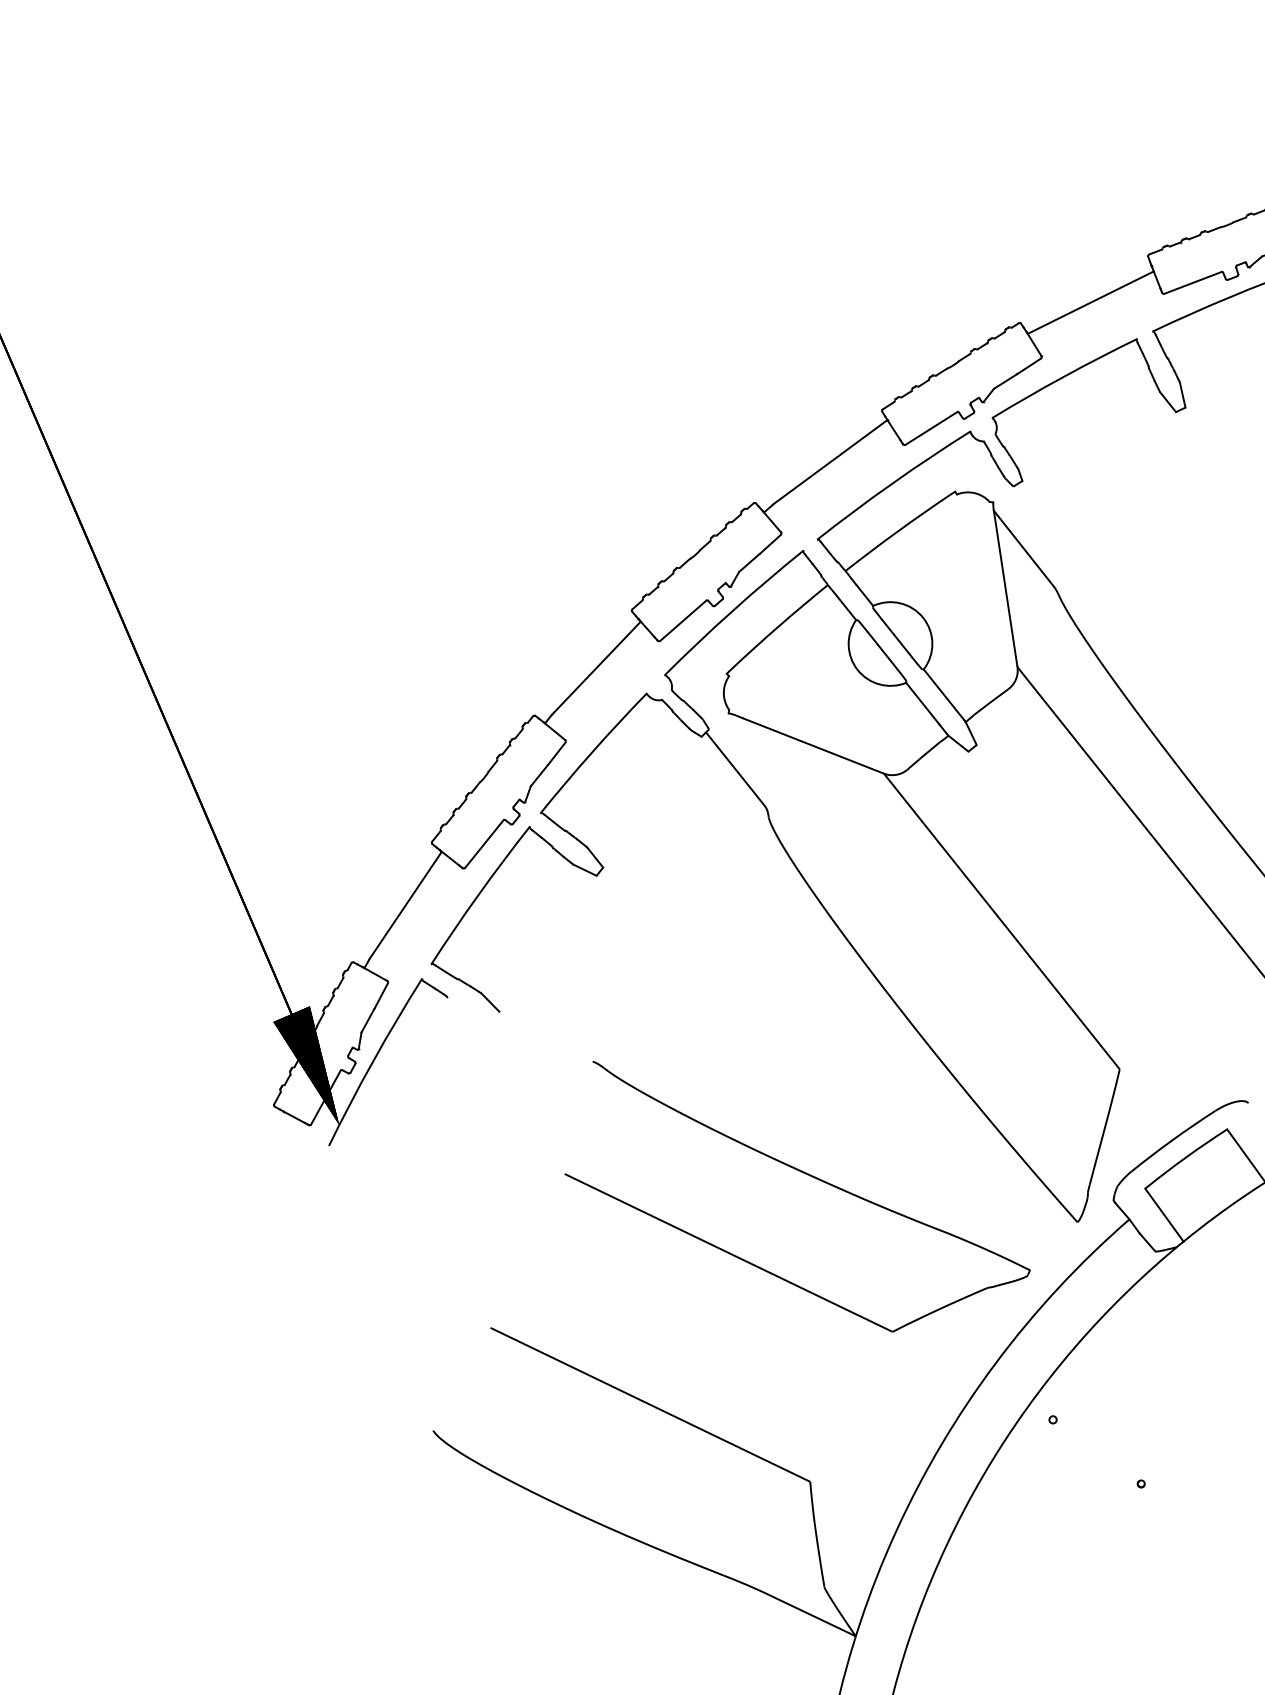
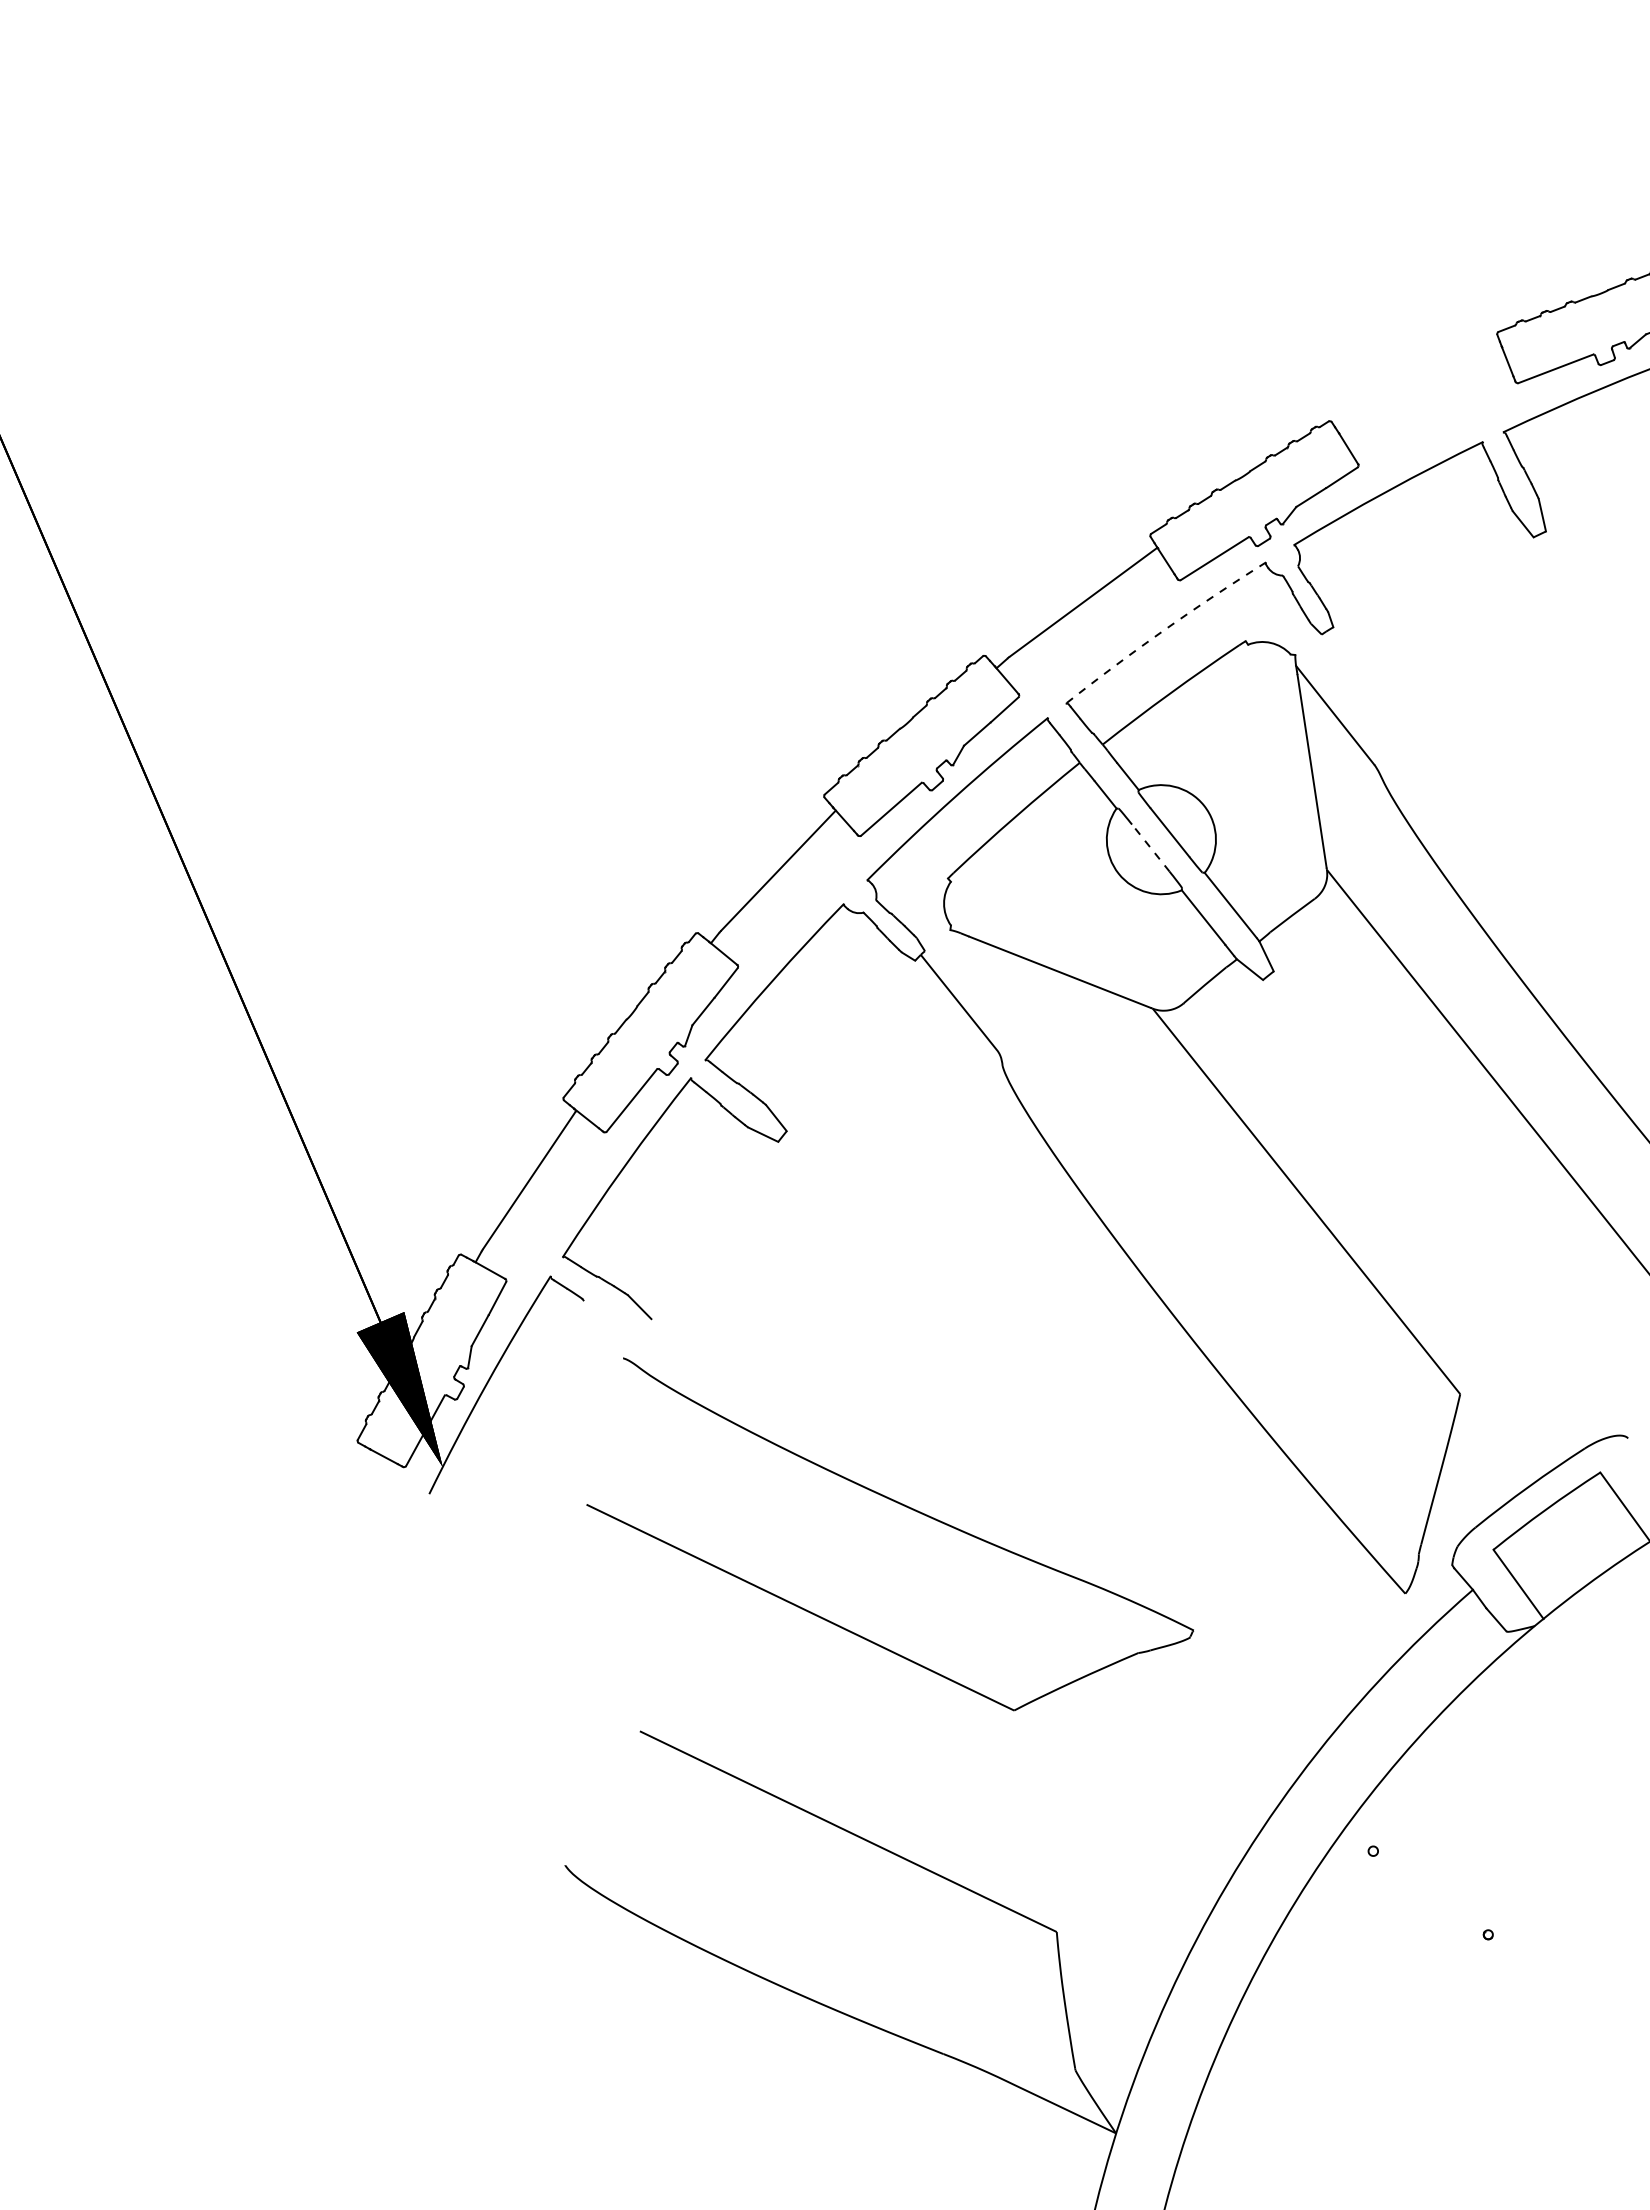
line: (1090, 302) -> (1422, 394), removed
arc: (892, 483) -> (1164, 630), solid -> dashed
line: (882, 649) -> (1150, 847), solid -> dashed
part: (806, 1174) -> (901, 1505), moved

